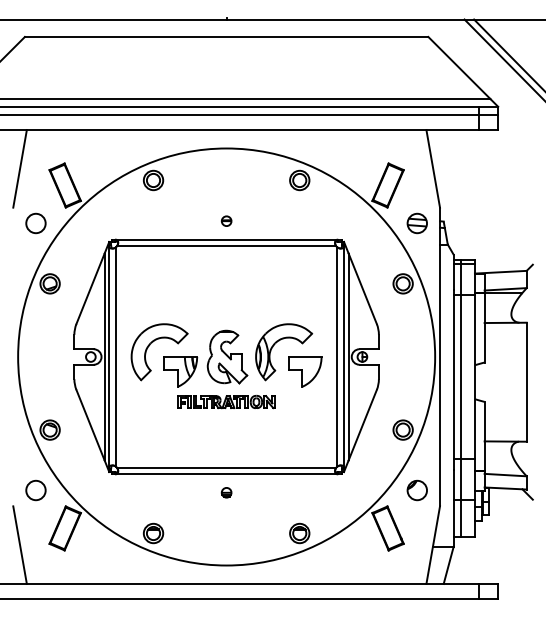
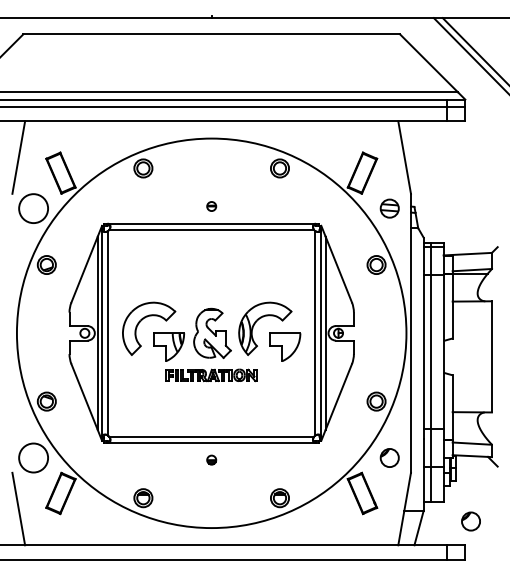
circle: (35, 223) -> (33, 208), size x1.6
circle: (35, 490) -> (33, 458), size x1.6
part: (503, 558) -> (470, 521), added

